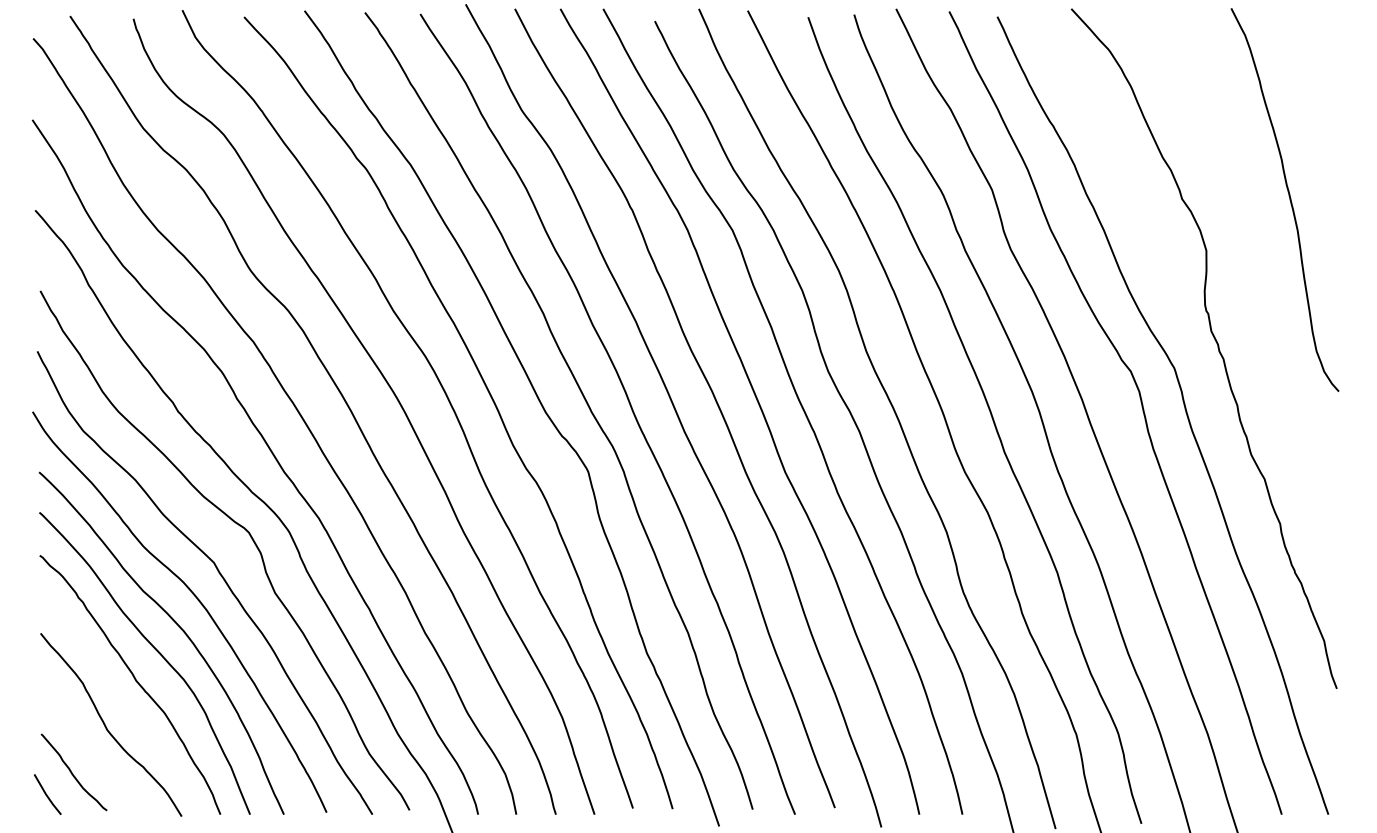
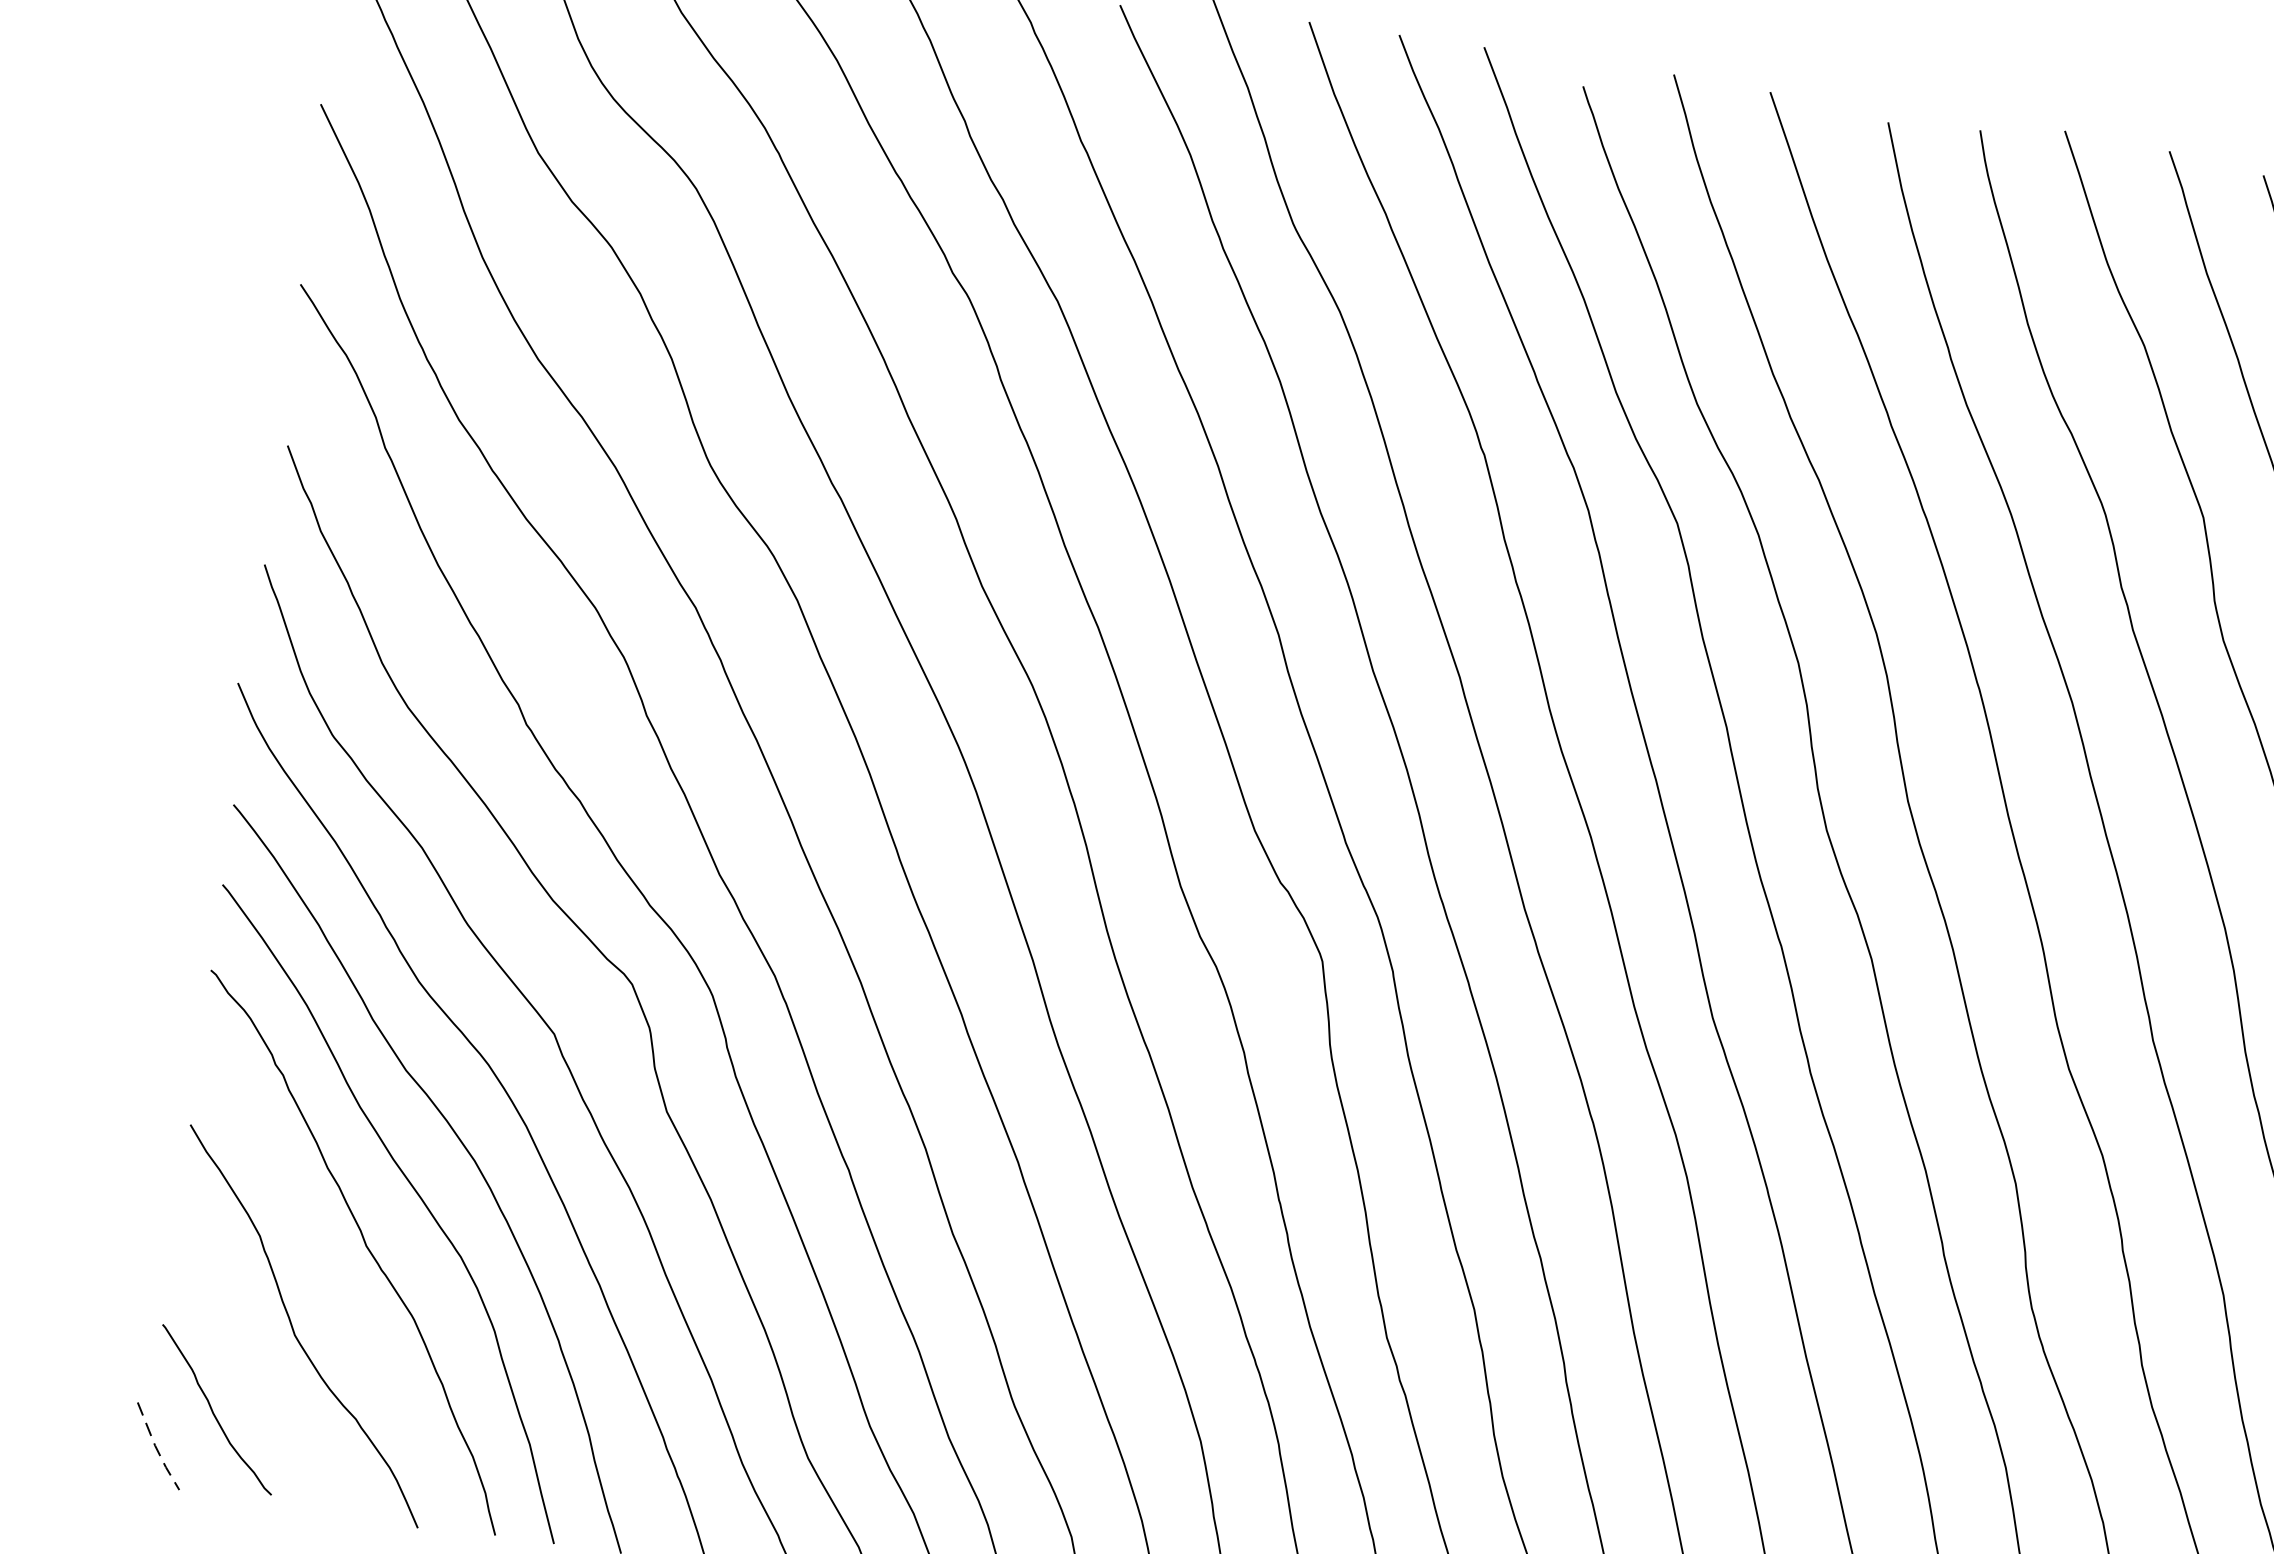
line: (47, 796) -> (157, 1450), solid -> dashed

